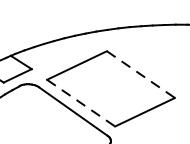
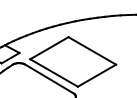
line: (141, 75) -> (92, 51), dashed -> solid
line: (81, 103) -> (54, 73), dashed -> solid

